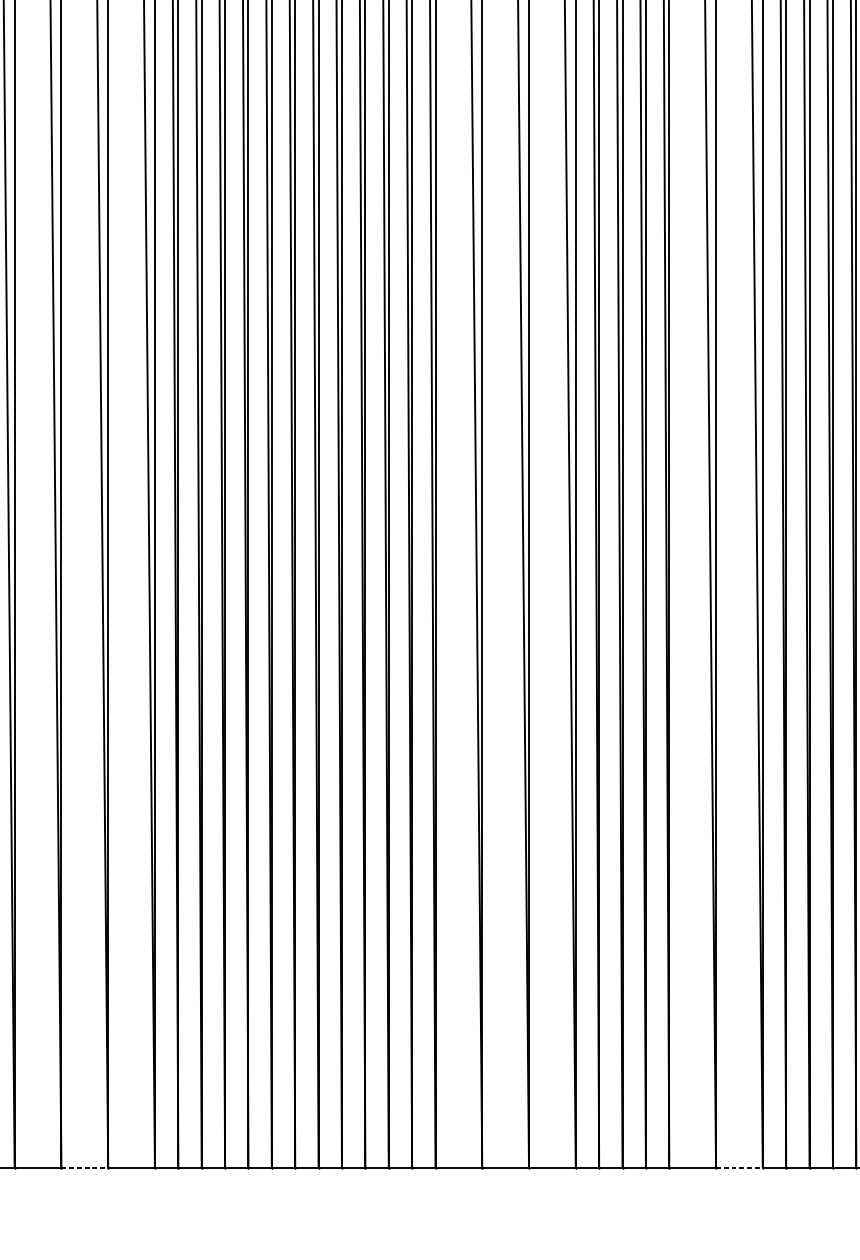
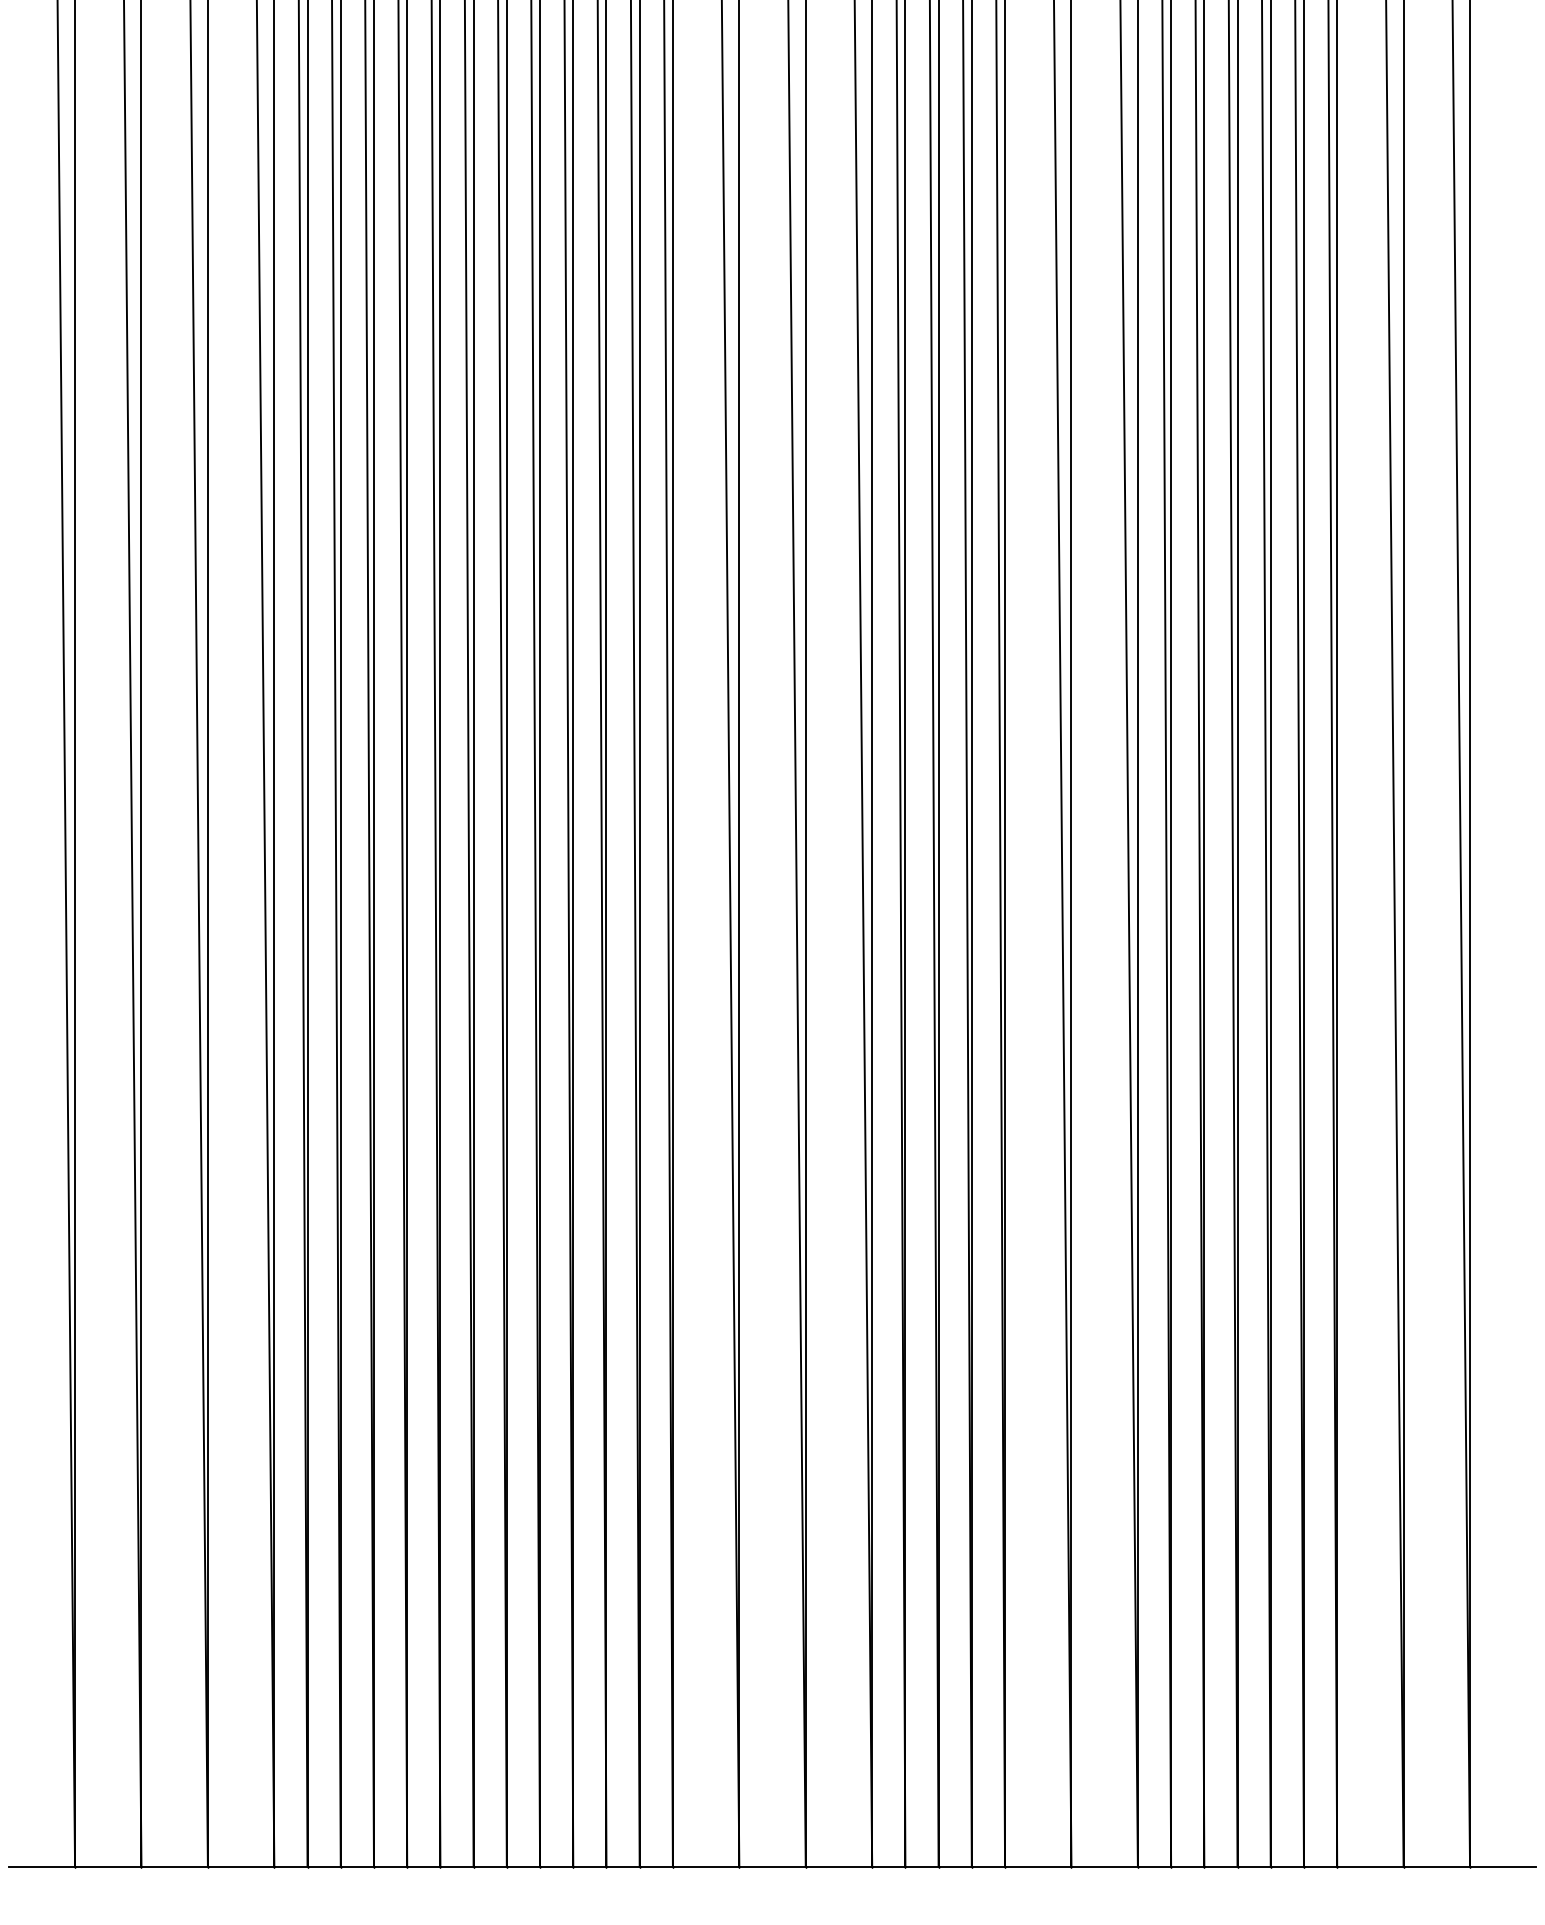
line: (85, 1167) -> (175, 1866), dashed -> solid
line: (740, 1167) -> (1105, 1866), dashed -> solid

